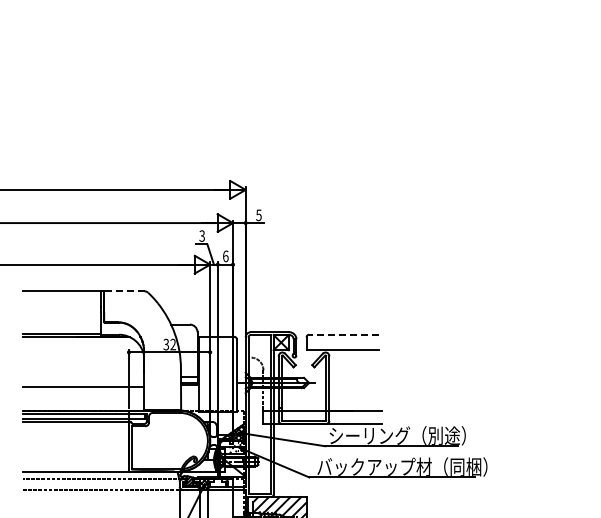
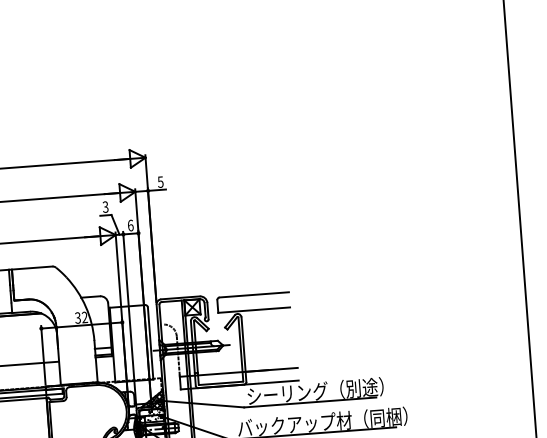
line: (125, 291) -> (33, 268), dashed -> solid
line: (343, 334) -> (253, 294), dashed -> solid

